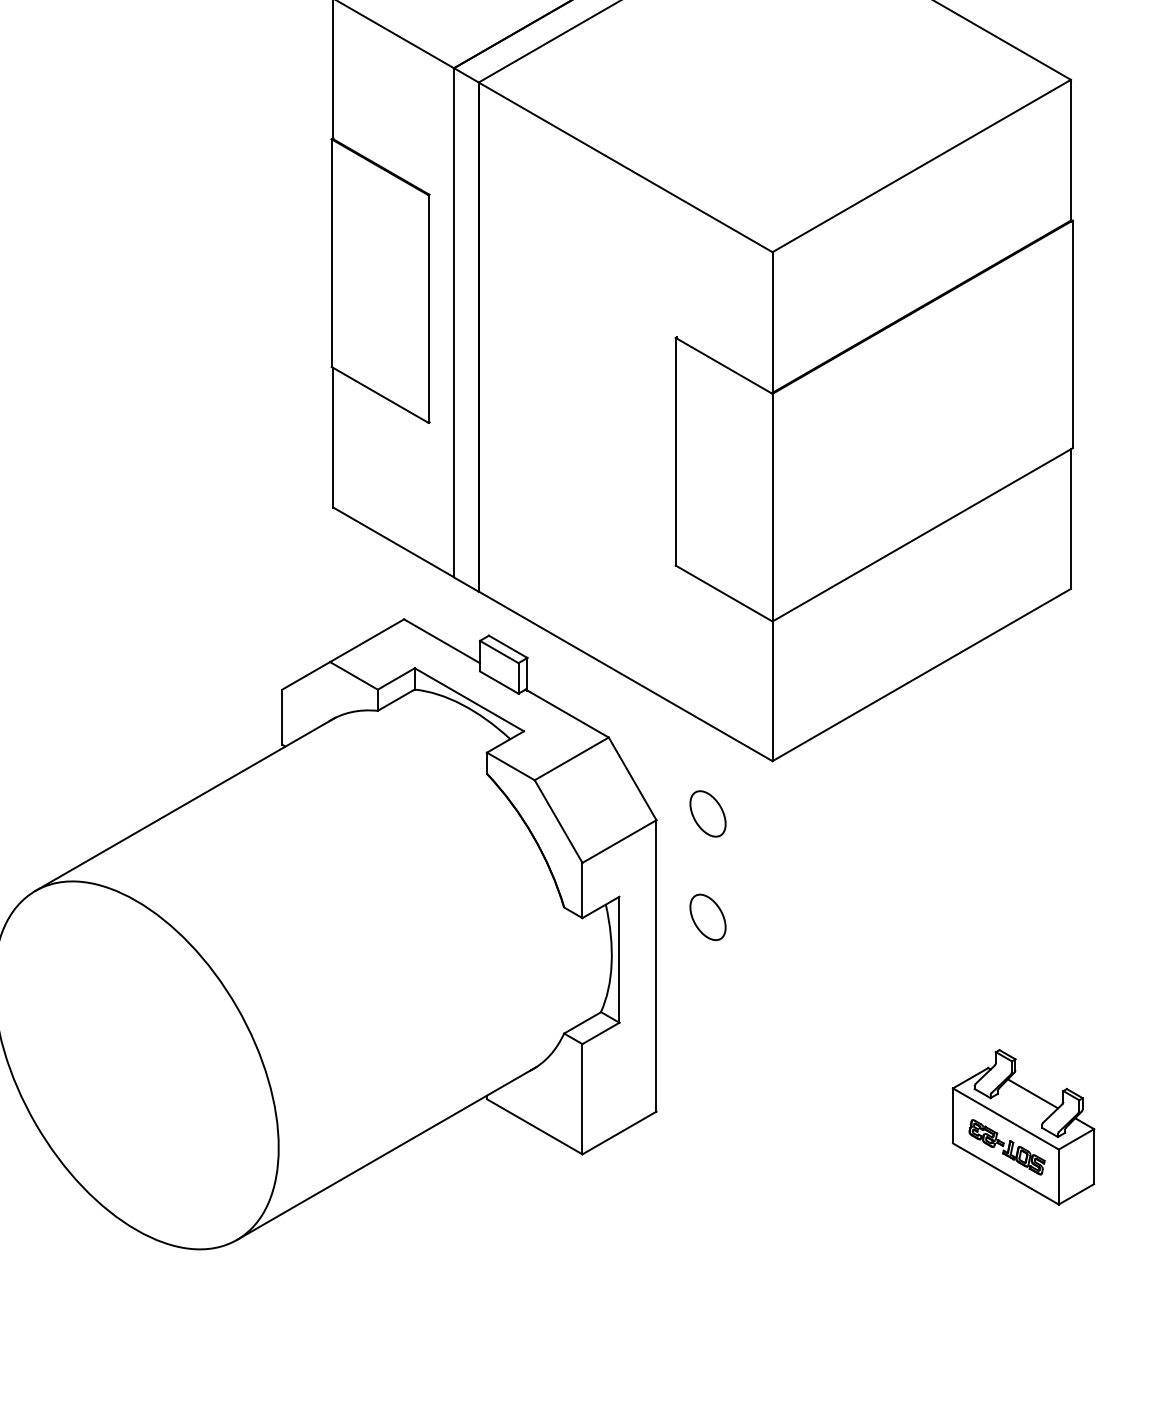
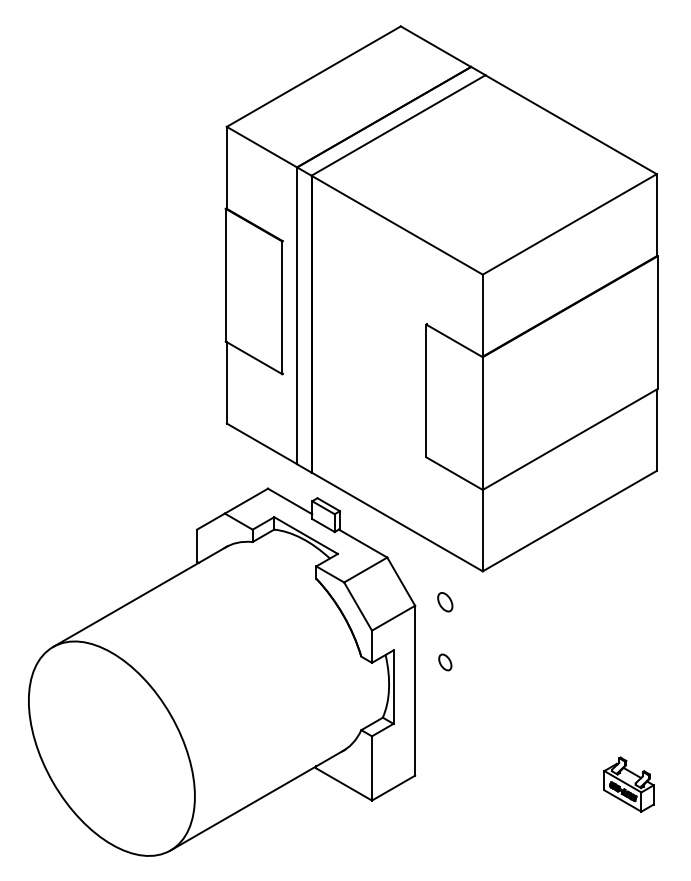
part: (708, 814) -> (445, 602), size x0.7
part: (708, 917) -> (445, 662), size x0.6
part: (1022, 1126) -> (628, 784), size x0.6

